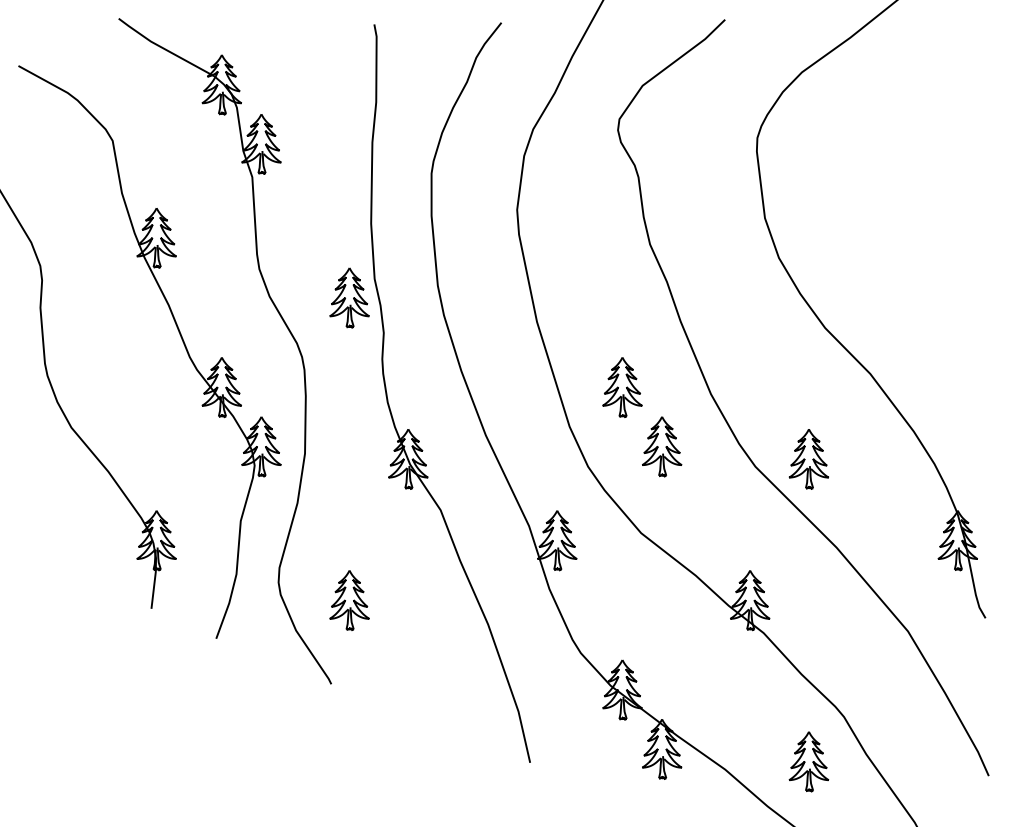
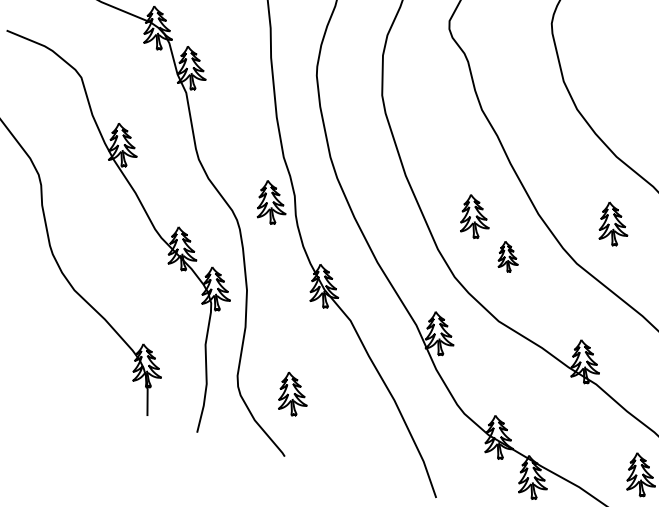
part: (349, 297) -> (270, 202), moved
part: (662, 446) -> (507, 256), size x0.7
part: (808, 459) -> (611, 224), moved

